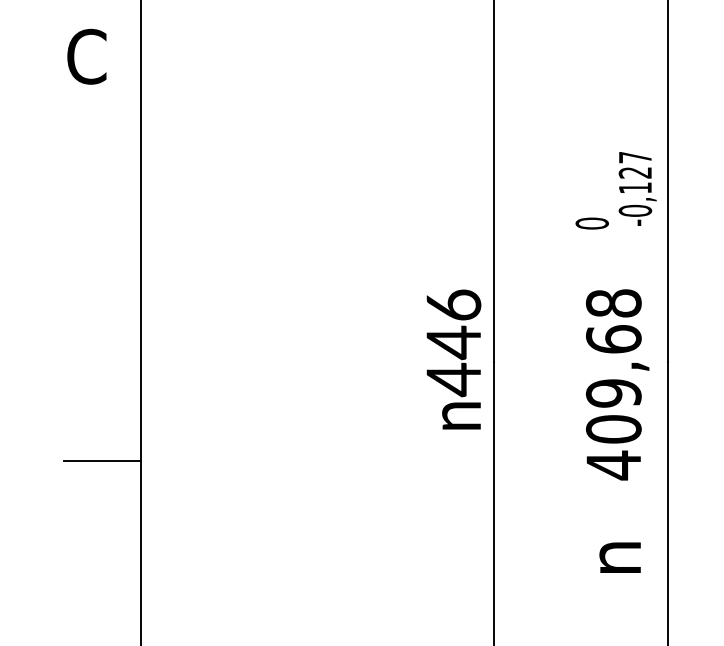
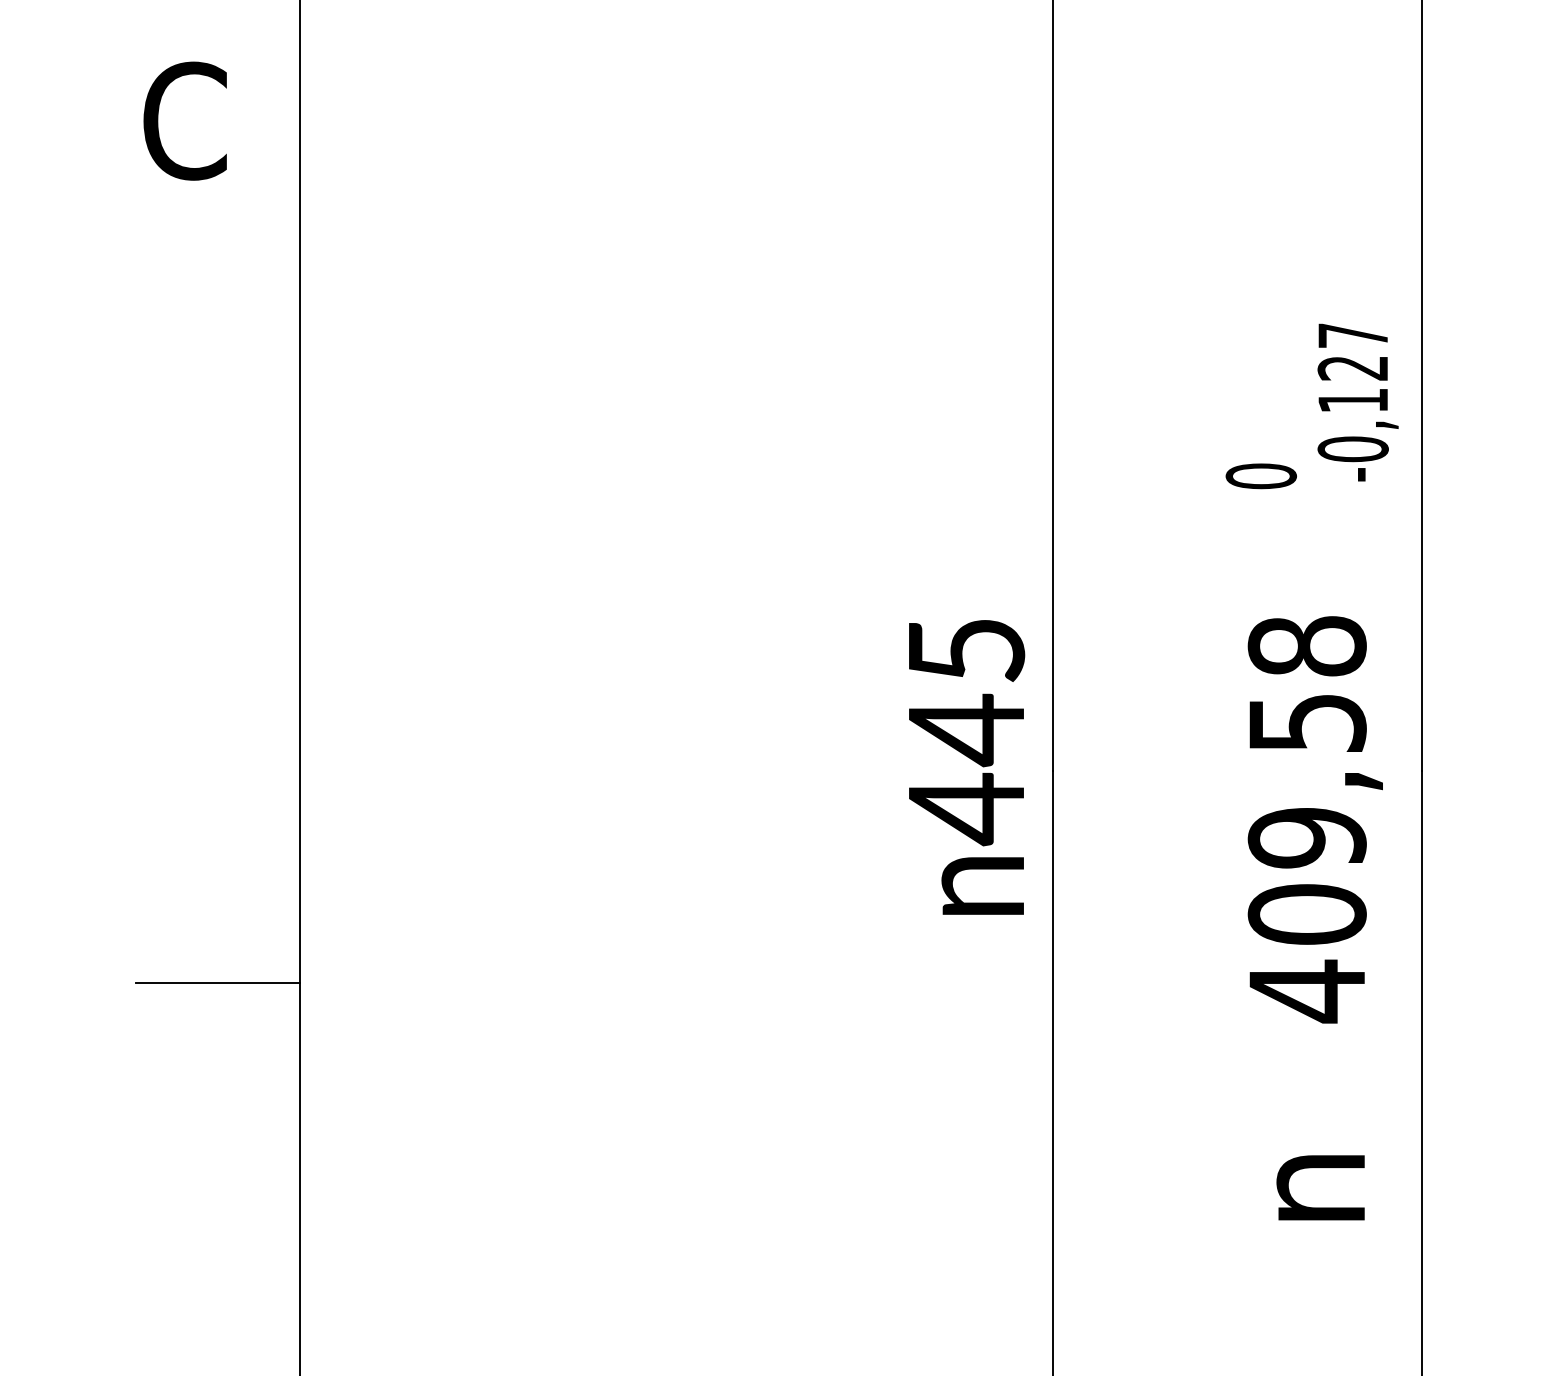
text: (453, 304) -> (965, 648), 446 -> 445
text: (613, 339) -> (1306, 723), 409,68 -> 409,58

